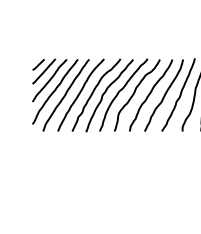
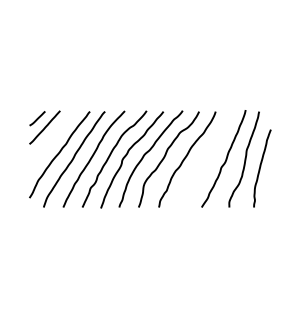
curve: (49, 80) -> (52, 139), removed
curve: (163, 95) -> (204, 159), removed

